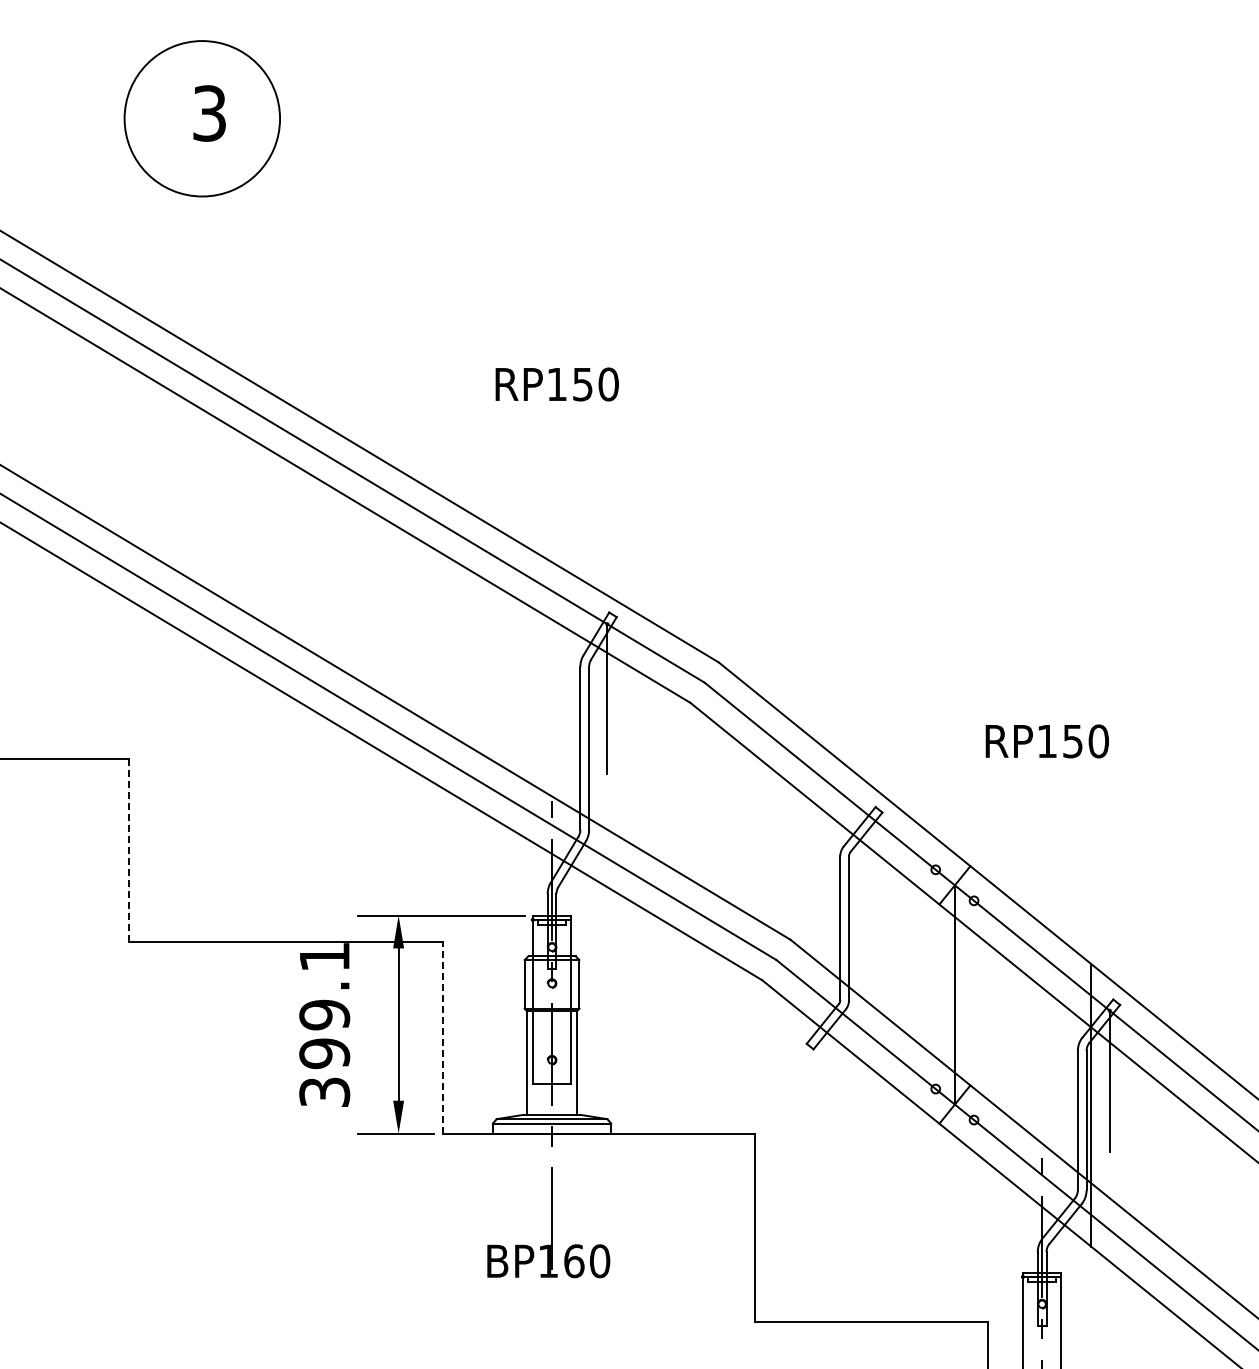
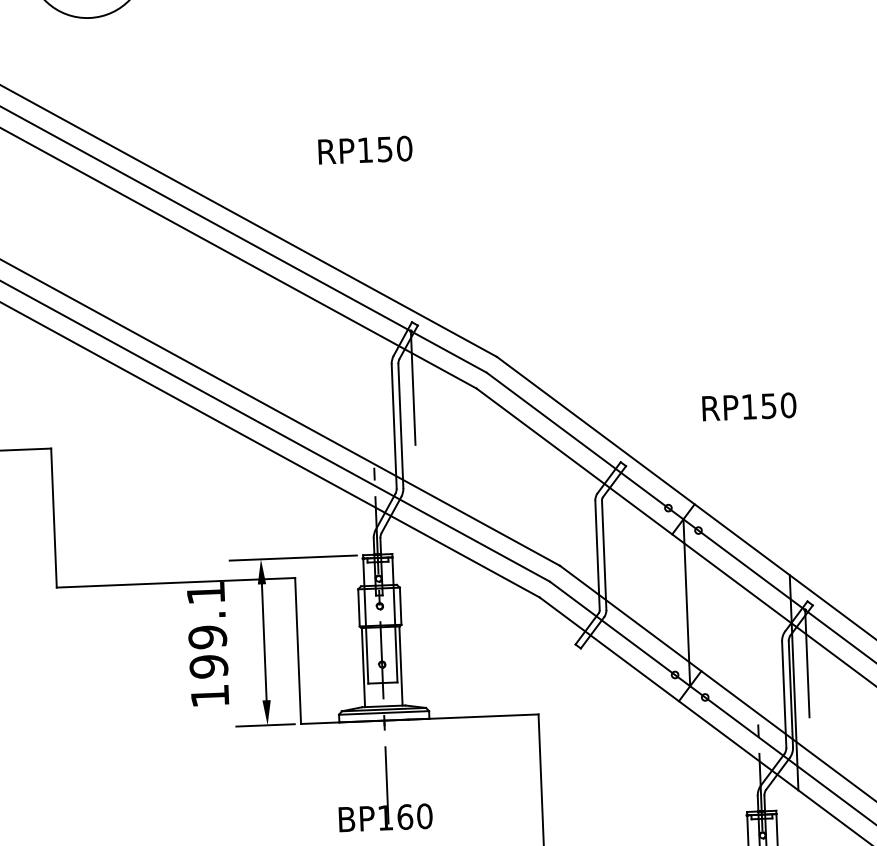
line: (129, 850) -> (54, 518), dashed -> solid
line: (442, 1037) -> (298, 650), dashed -> solid
text: (324, 1091) -> (209, 695), 399.1 -> 199.1

